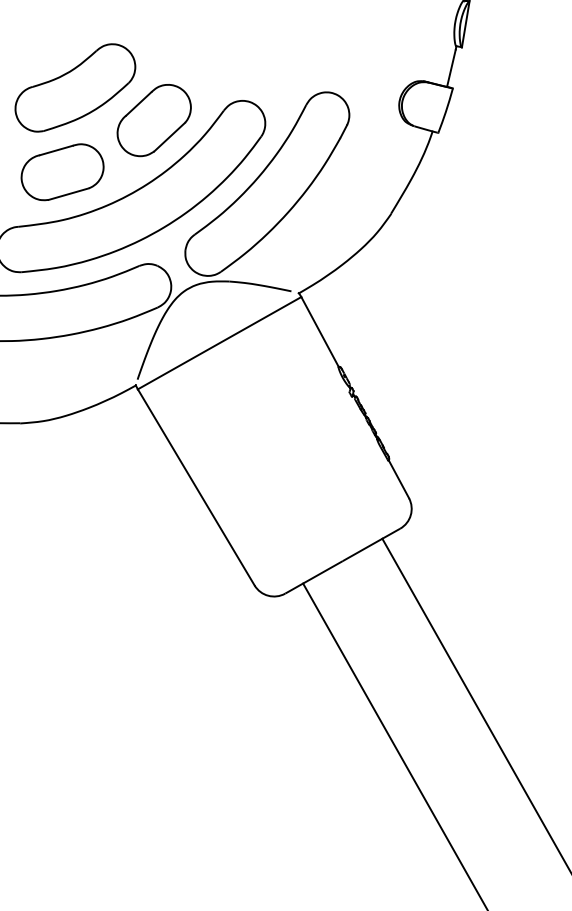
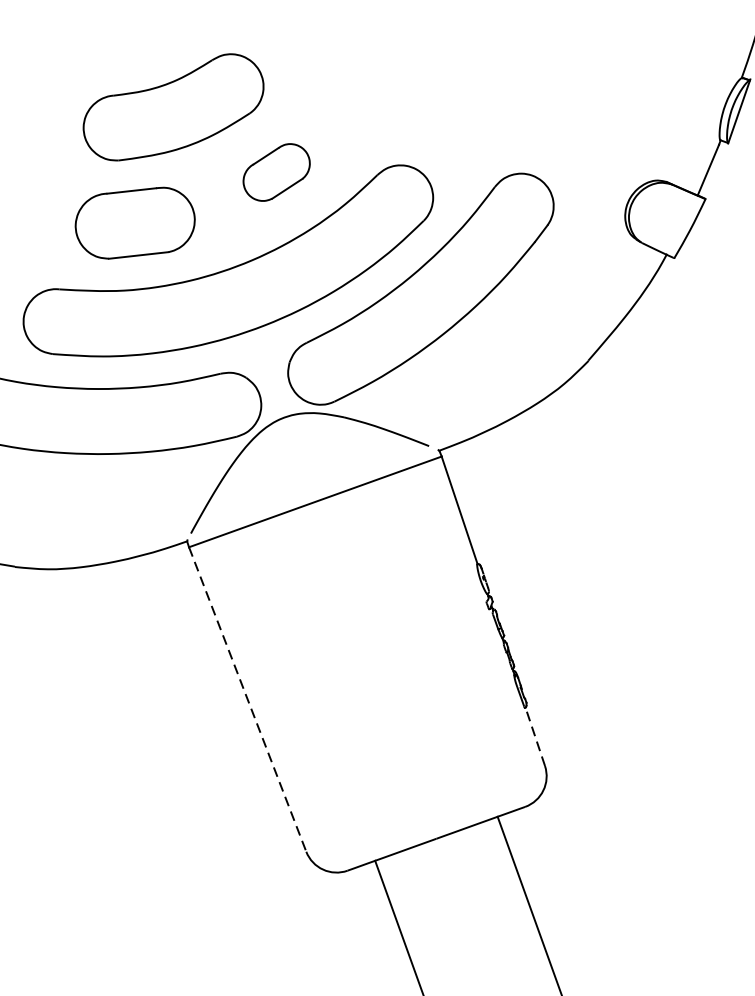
part: (153, 120) -> (275, 172), size x0.6
line: (398, 479) -> (534, 737), solid -> dashed
line: (196, 487) -> (248, 699), solid -> dashed

